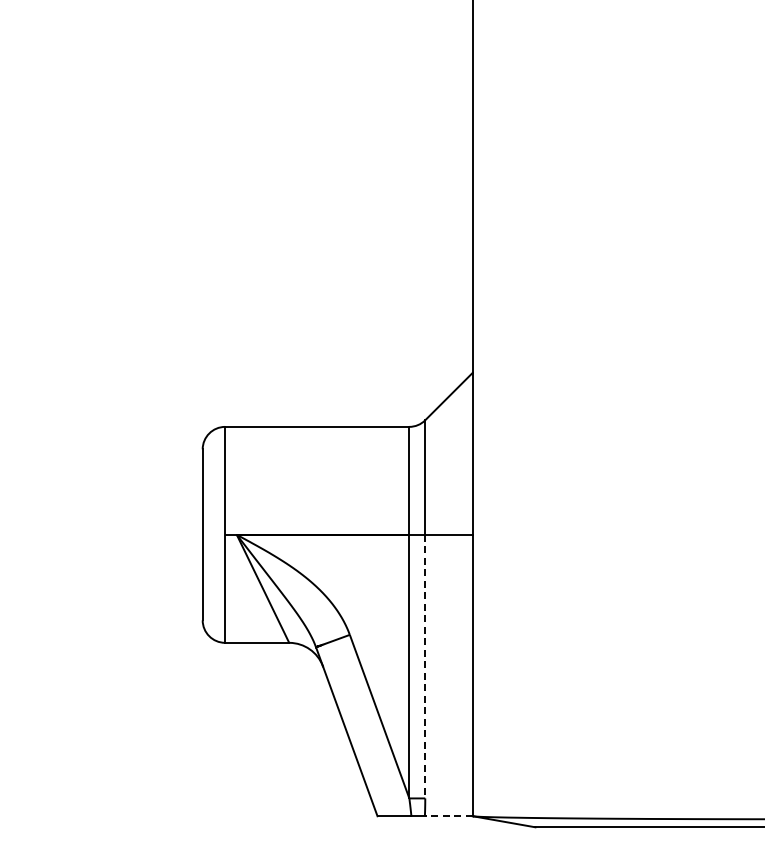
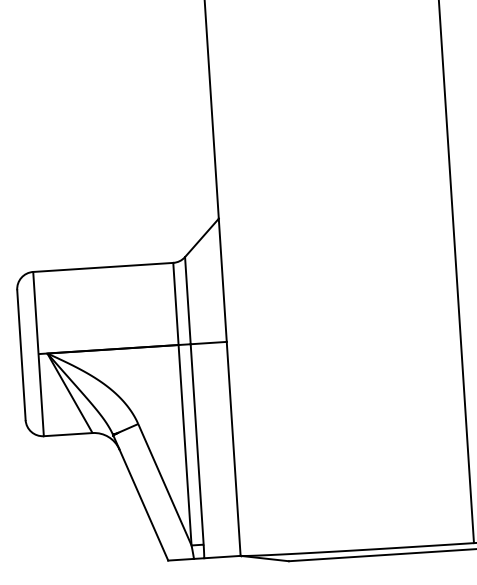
line: (425, 666) -> (197, 444), dashed -> solid
line: (448, 816) -> (222, 557), dashed -> solid

